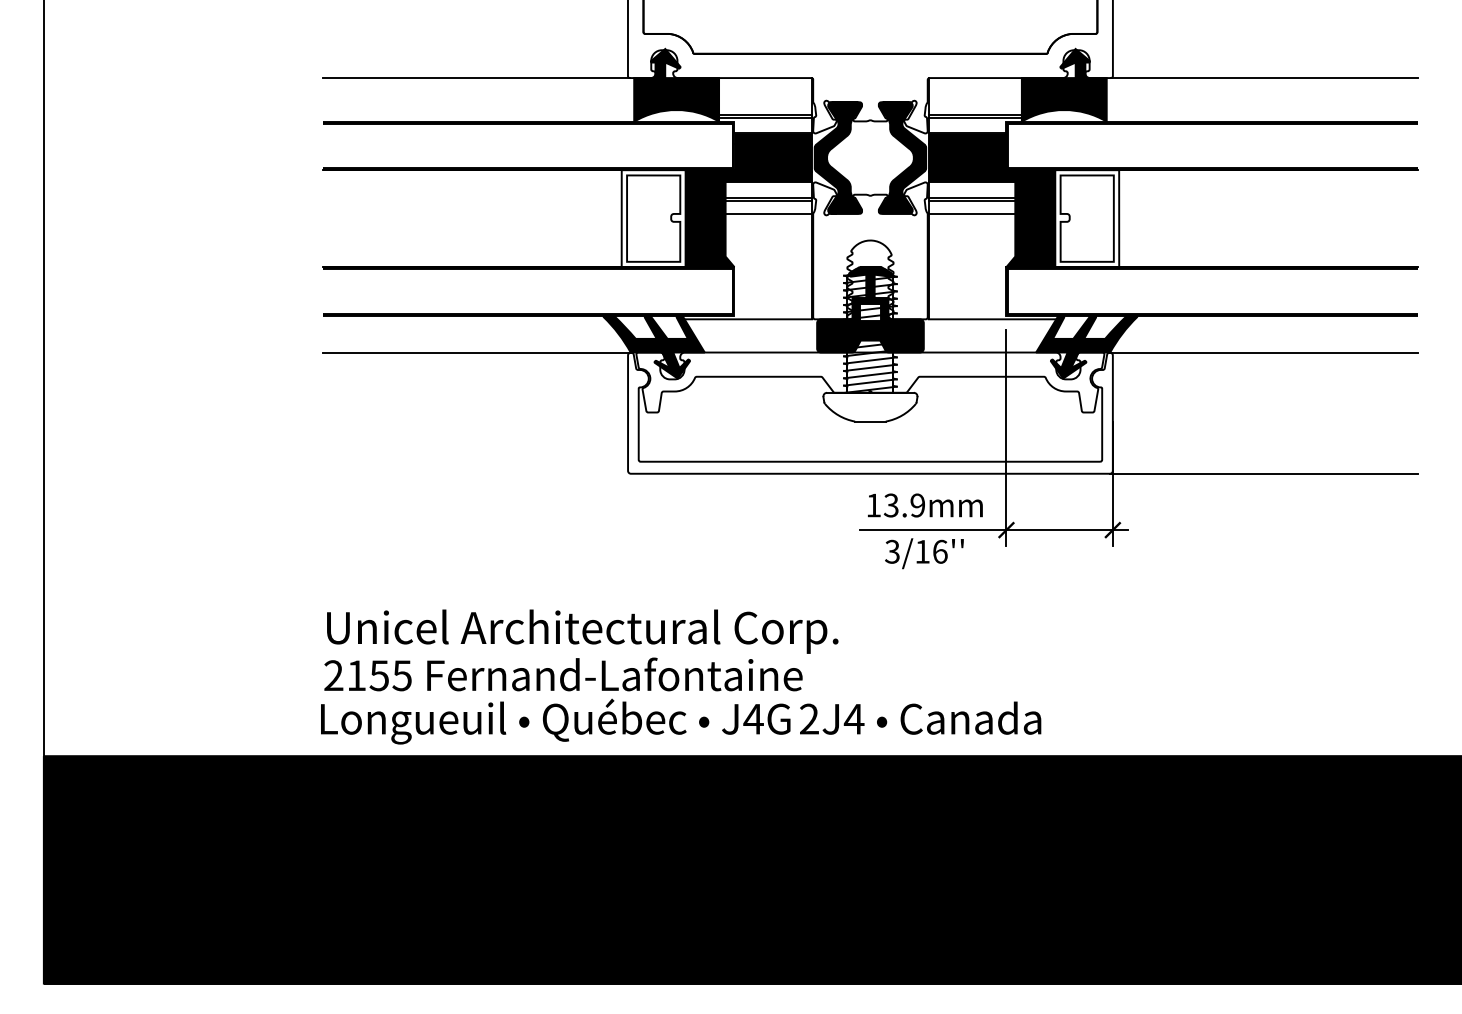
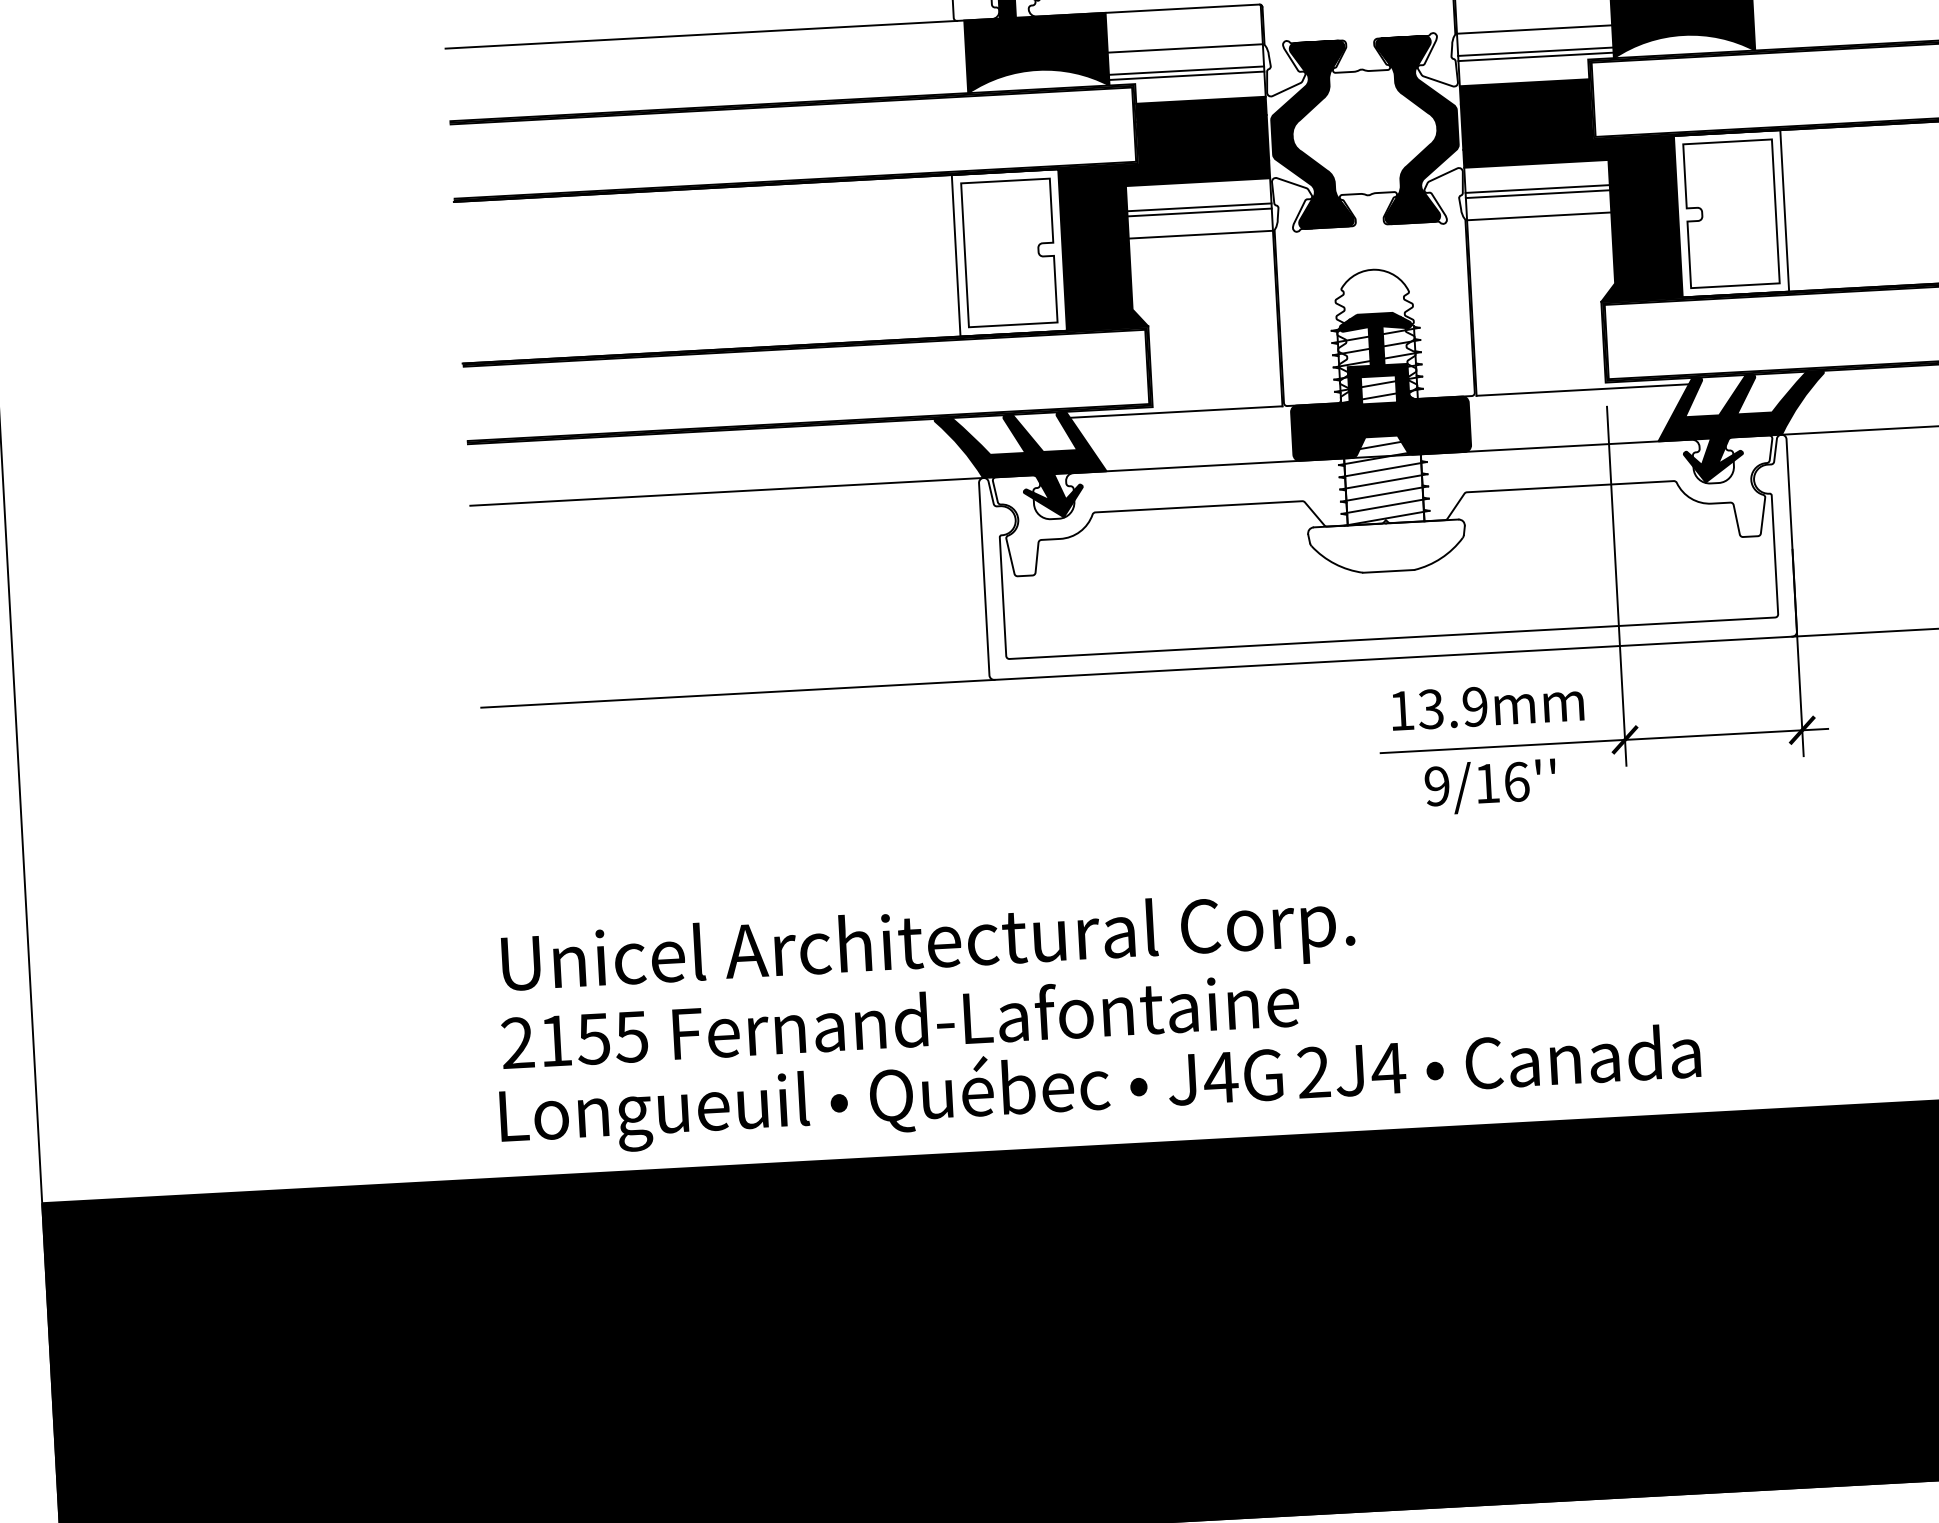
line: (765, 101) -> (1185, 47), added
line: (974, 101) -> (1533, 28), added
line: (476, 473) -> (737, 693), added
text: (892, 551) -> (1437, 785), 3/16''\f] -> 9/16''\f]

